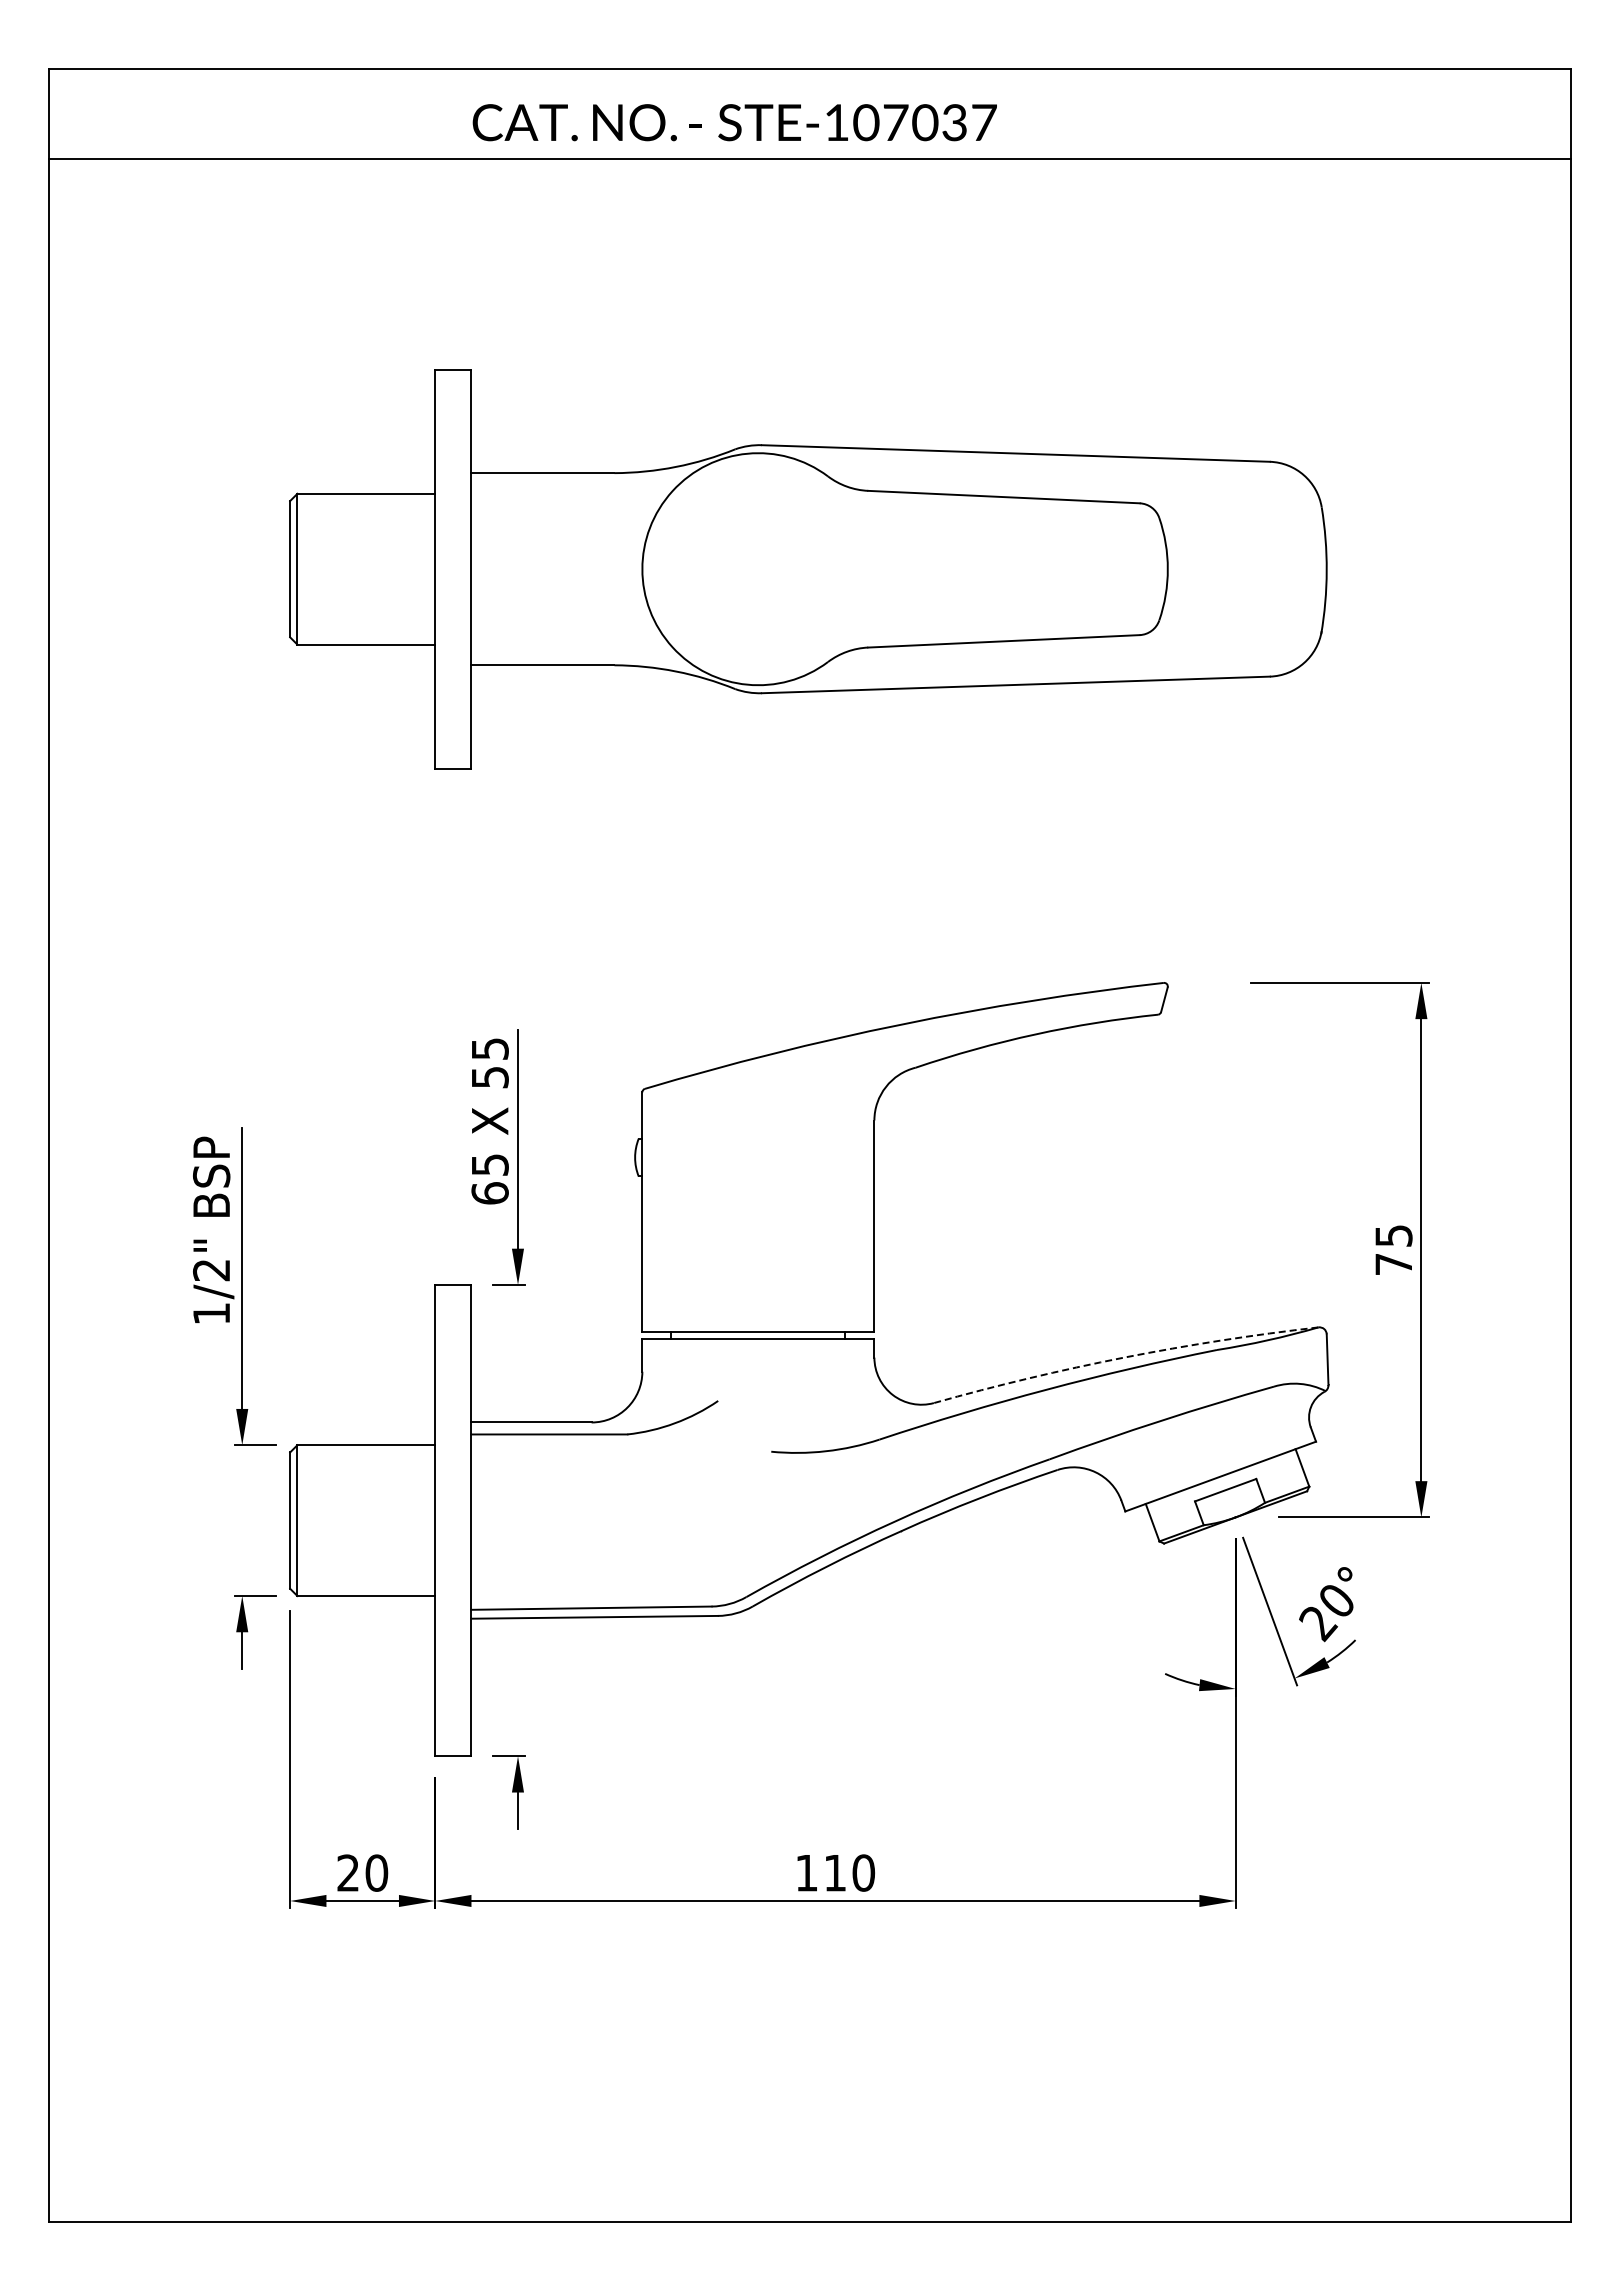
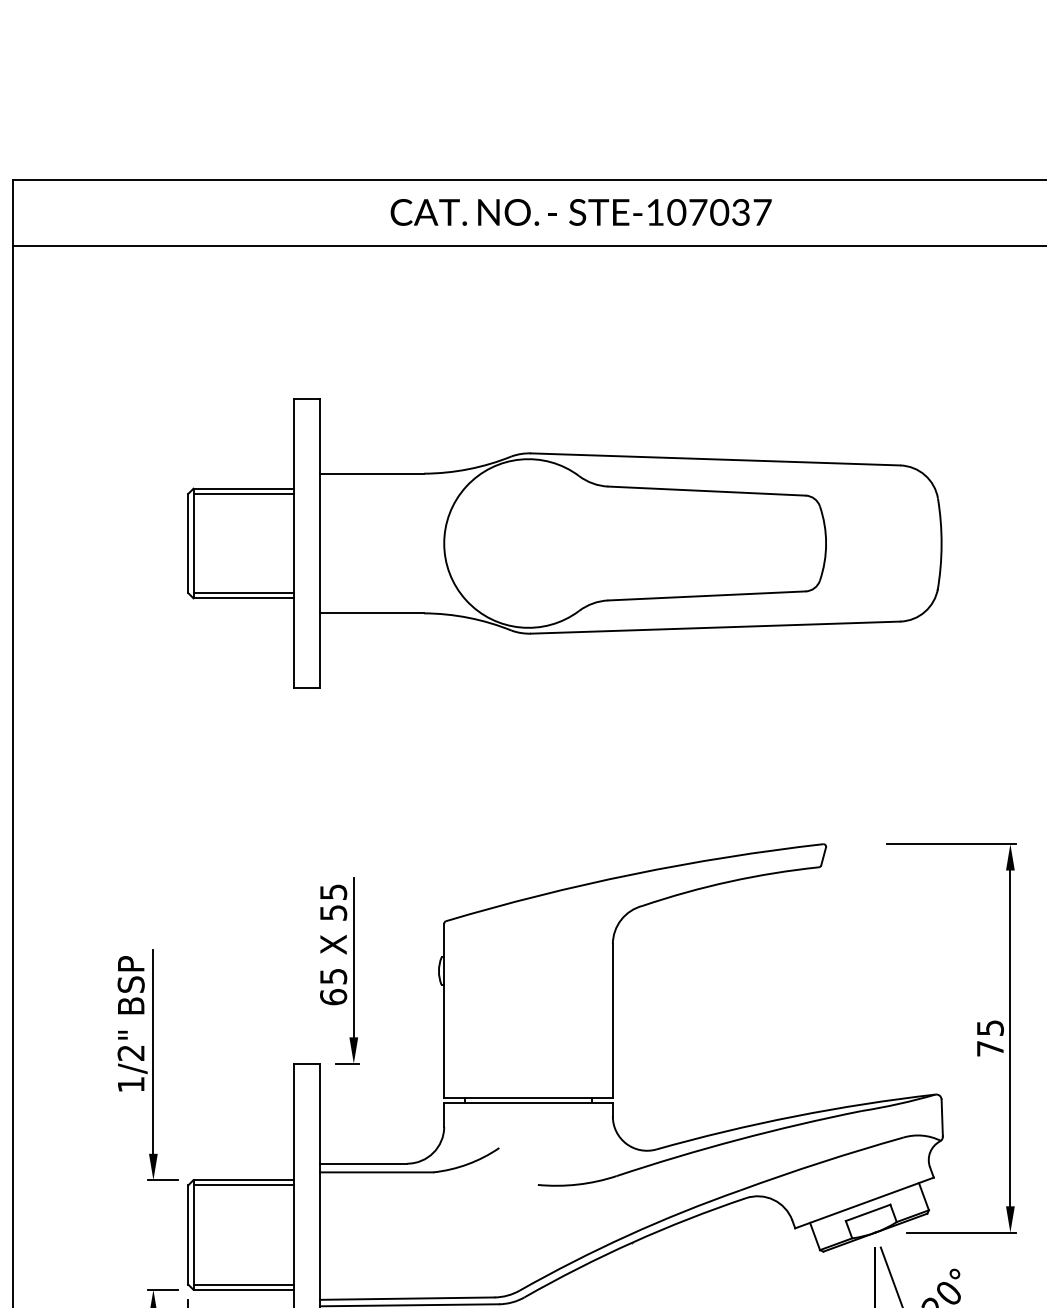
text: (734, 122) -> (580, 212), moved
line: (366, 501) -> (243, 494), added
line: (366, 637) -> (243, 593), added
arc: (1124, 1357) -> (794, 1116), dashed -> solid
line: (366, 1452) -> (243, 1185), added
line: (366, 1588) -> (243, 1284), added

